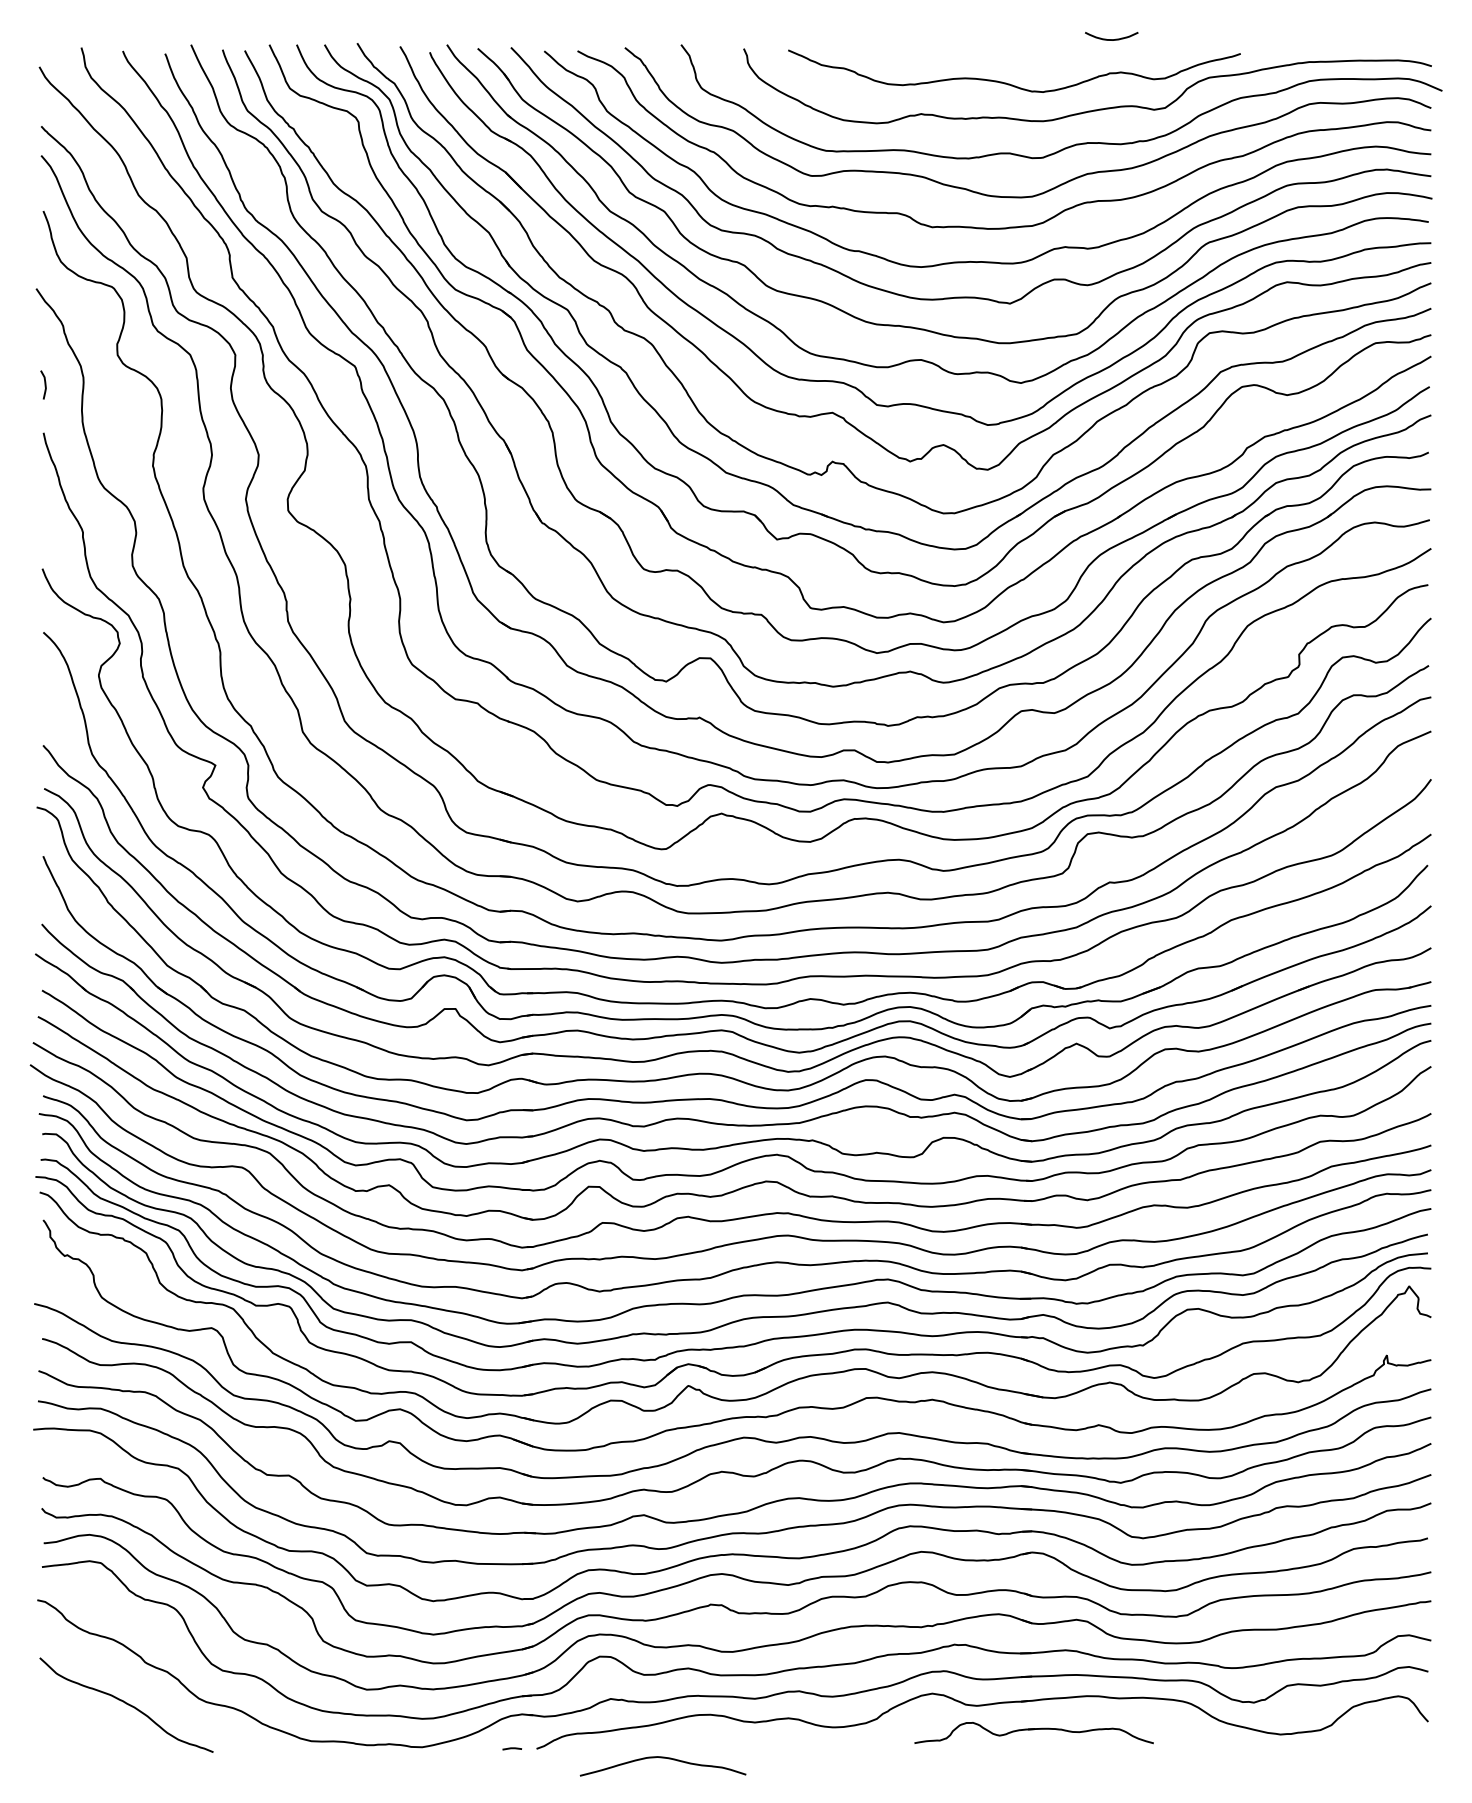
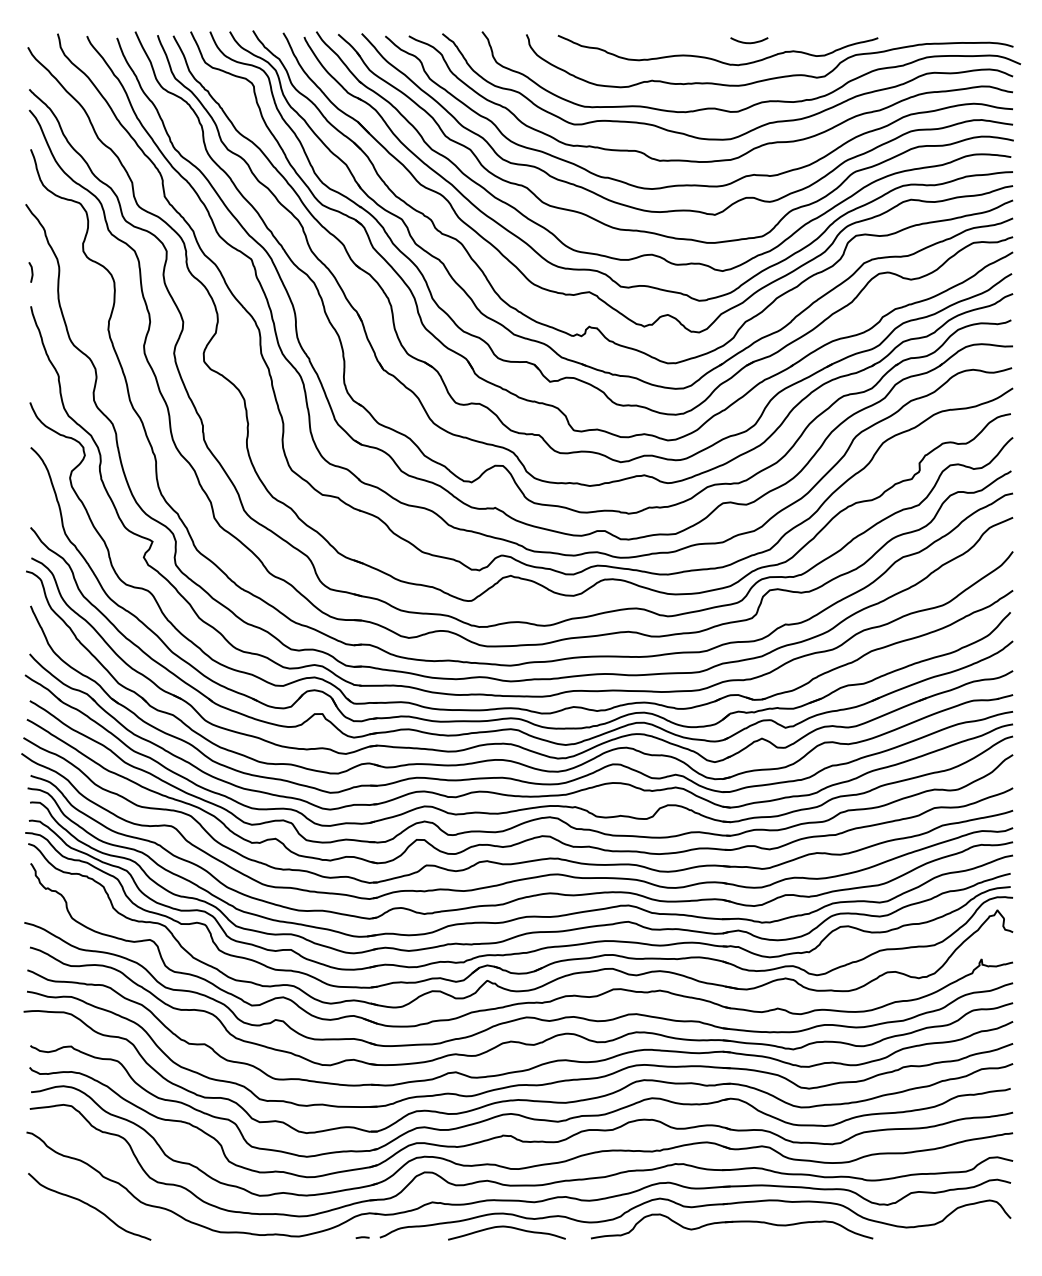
curve: (1111, 39) -> (749, 42), moved
part: (1033, 1732) -> (731, 1226), size x1.67
curve: (662, 1758) -> (506, 1227), moved

